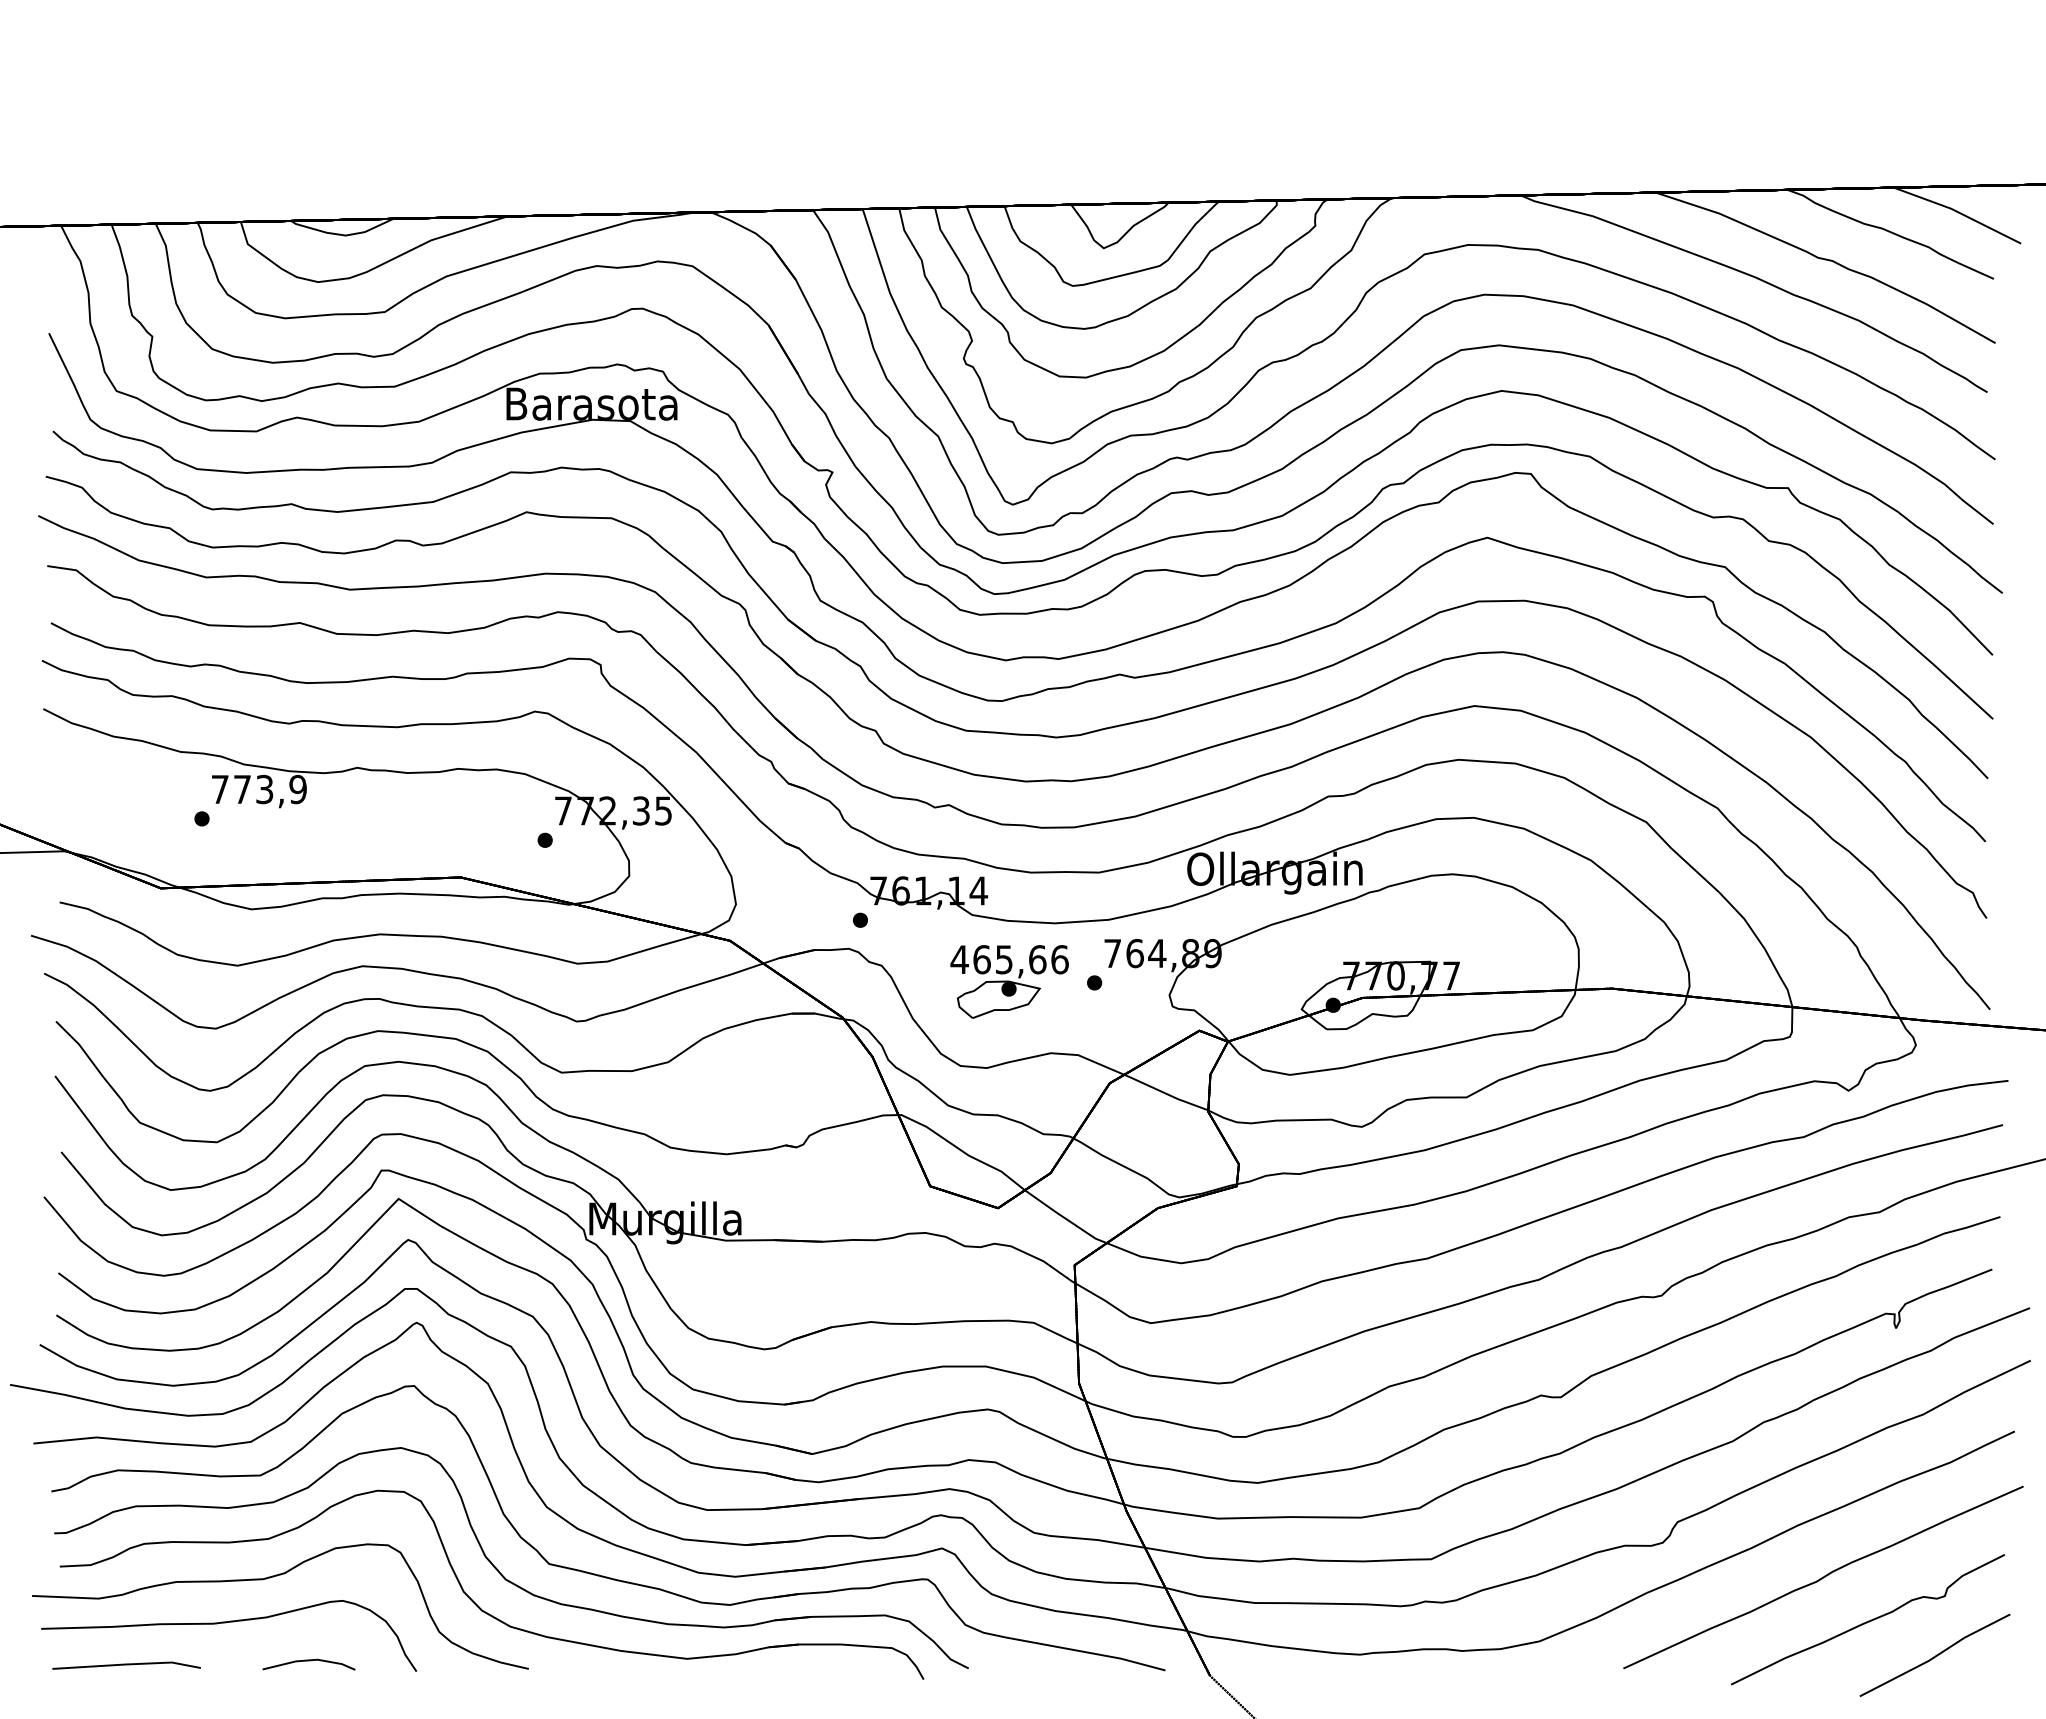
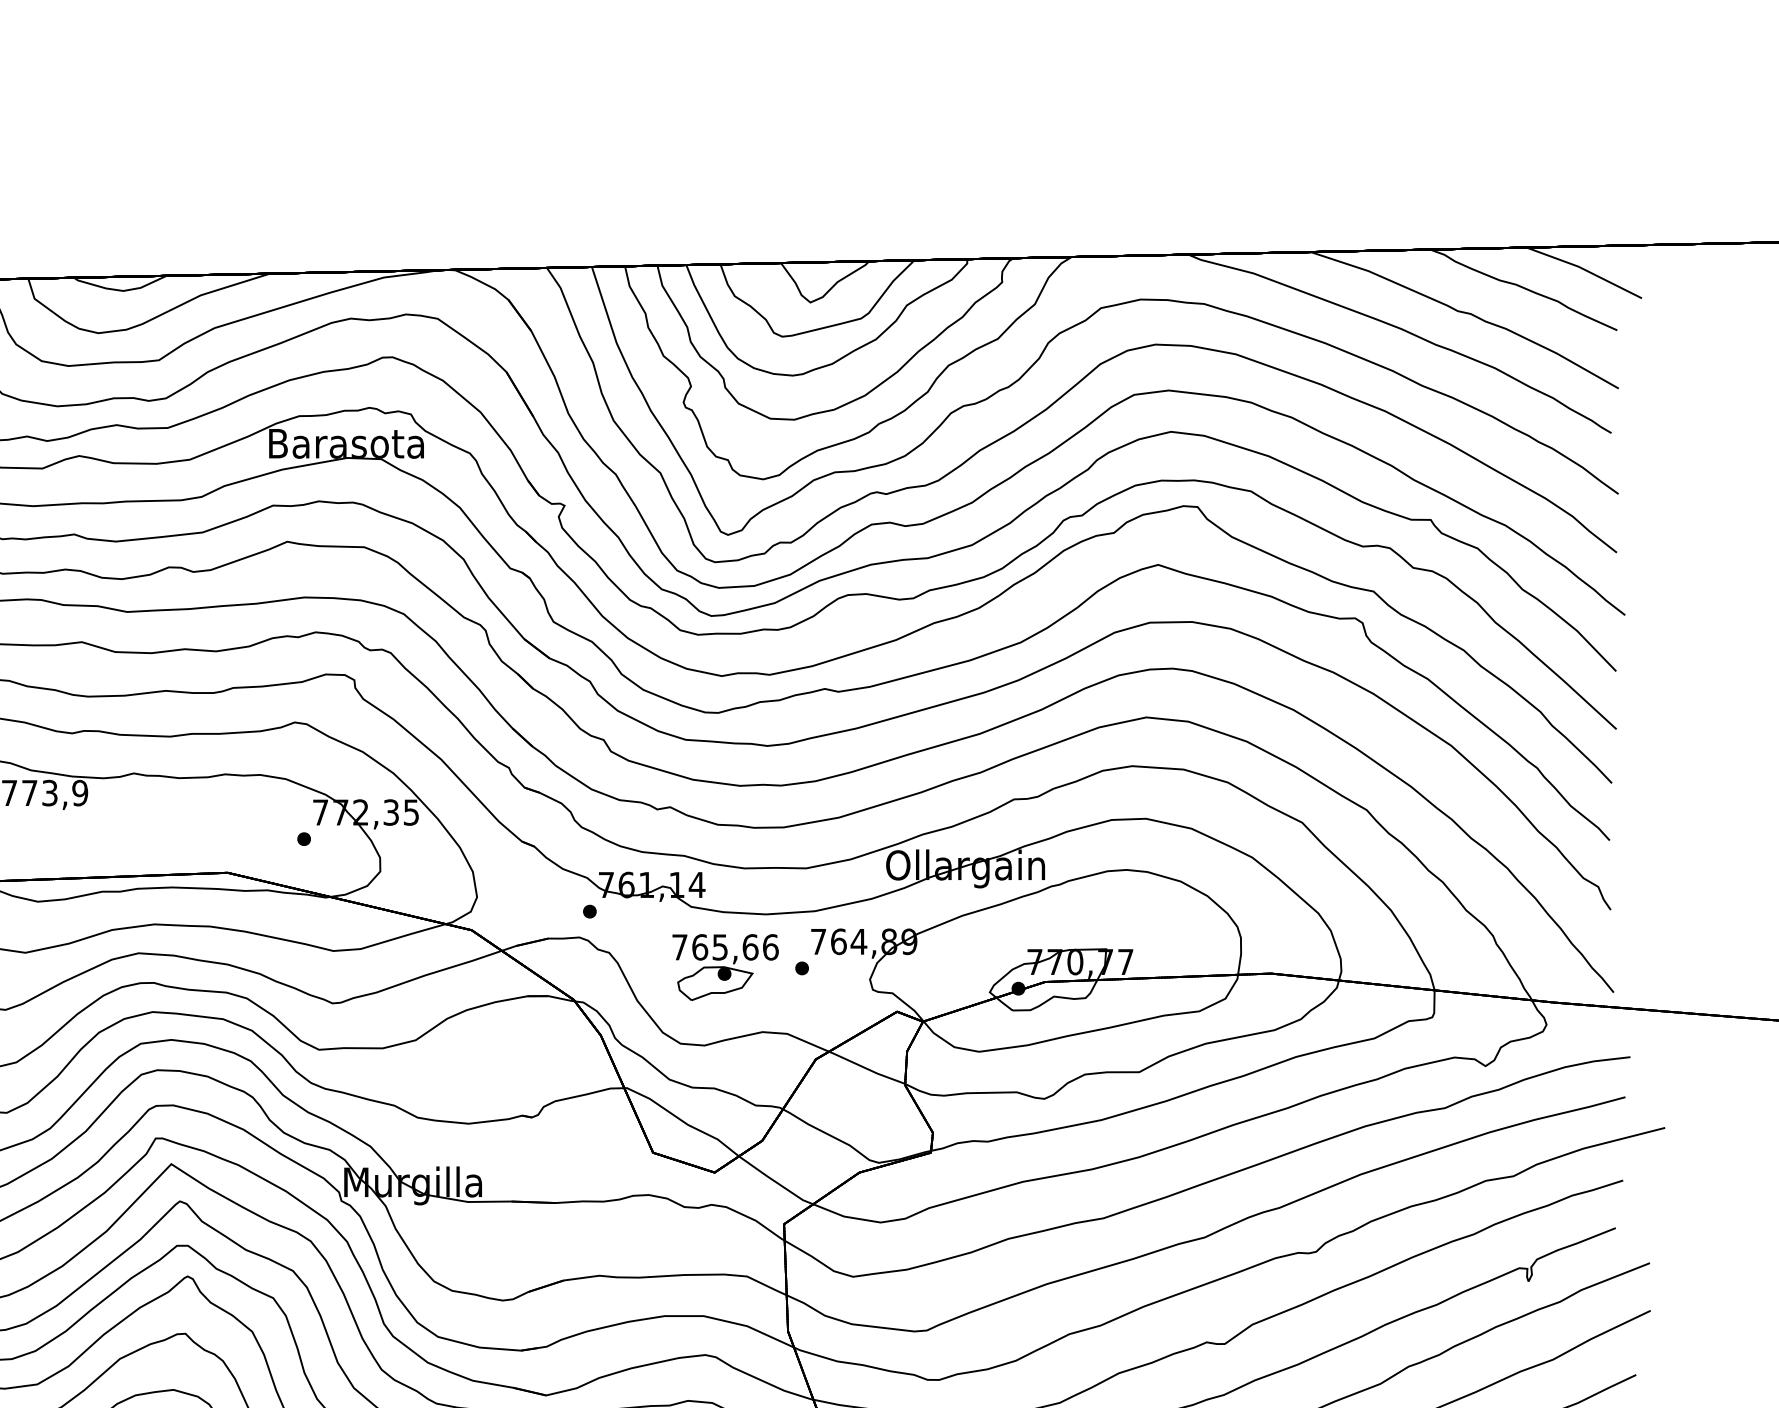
text: (959, 959) -> (679, 947), 465,66 -> 765,66

